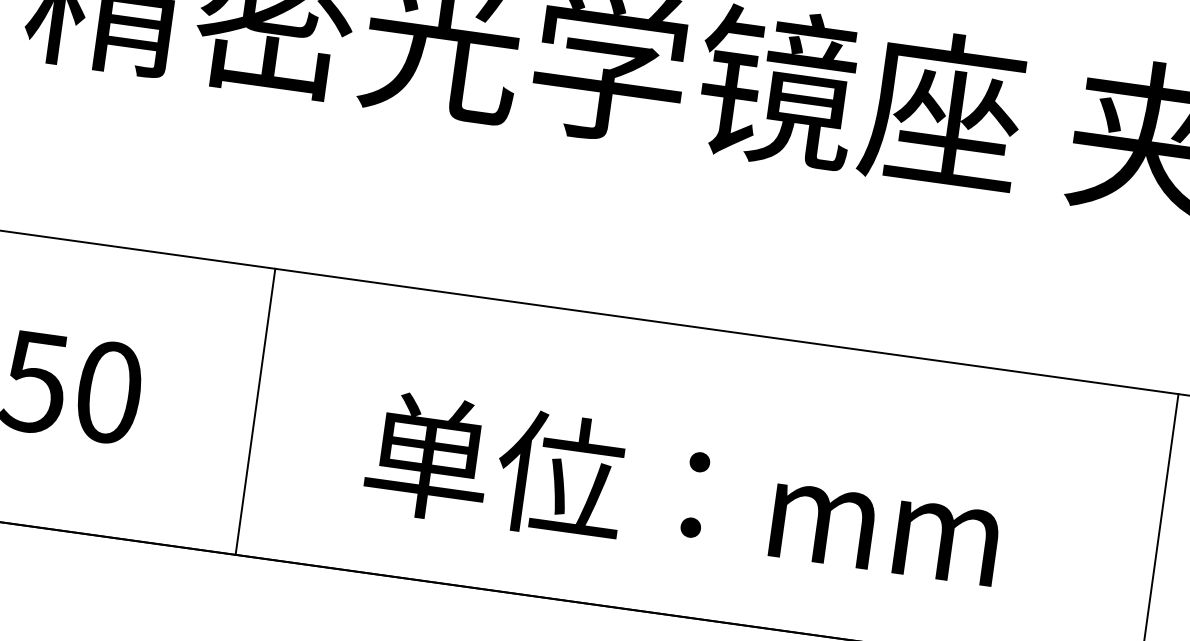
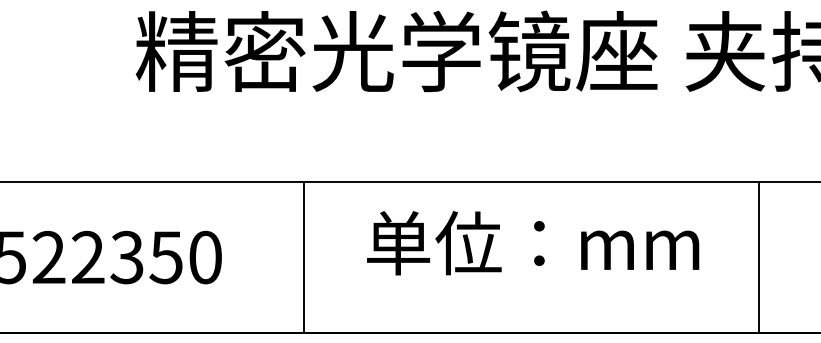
line: (255, 410) -> (303, 256), moved
text: (684, 493) -> (533, 243), moved

